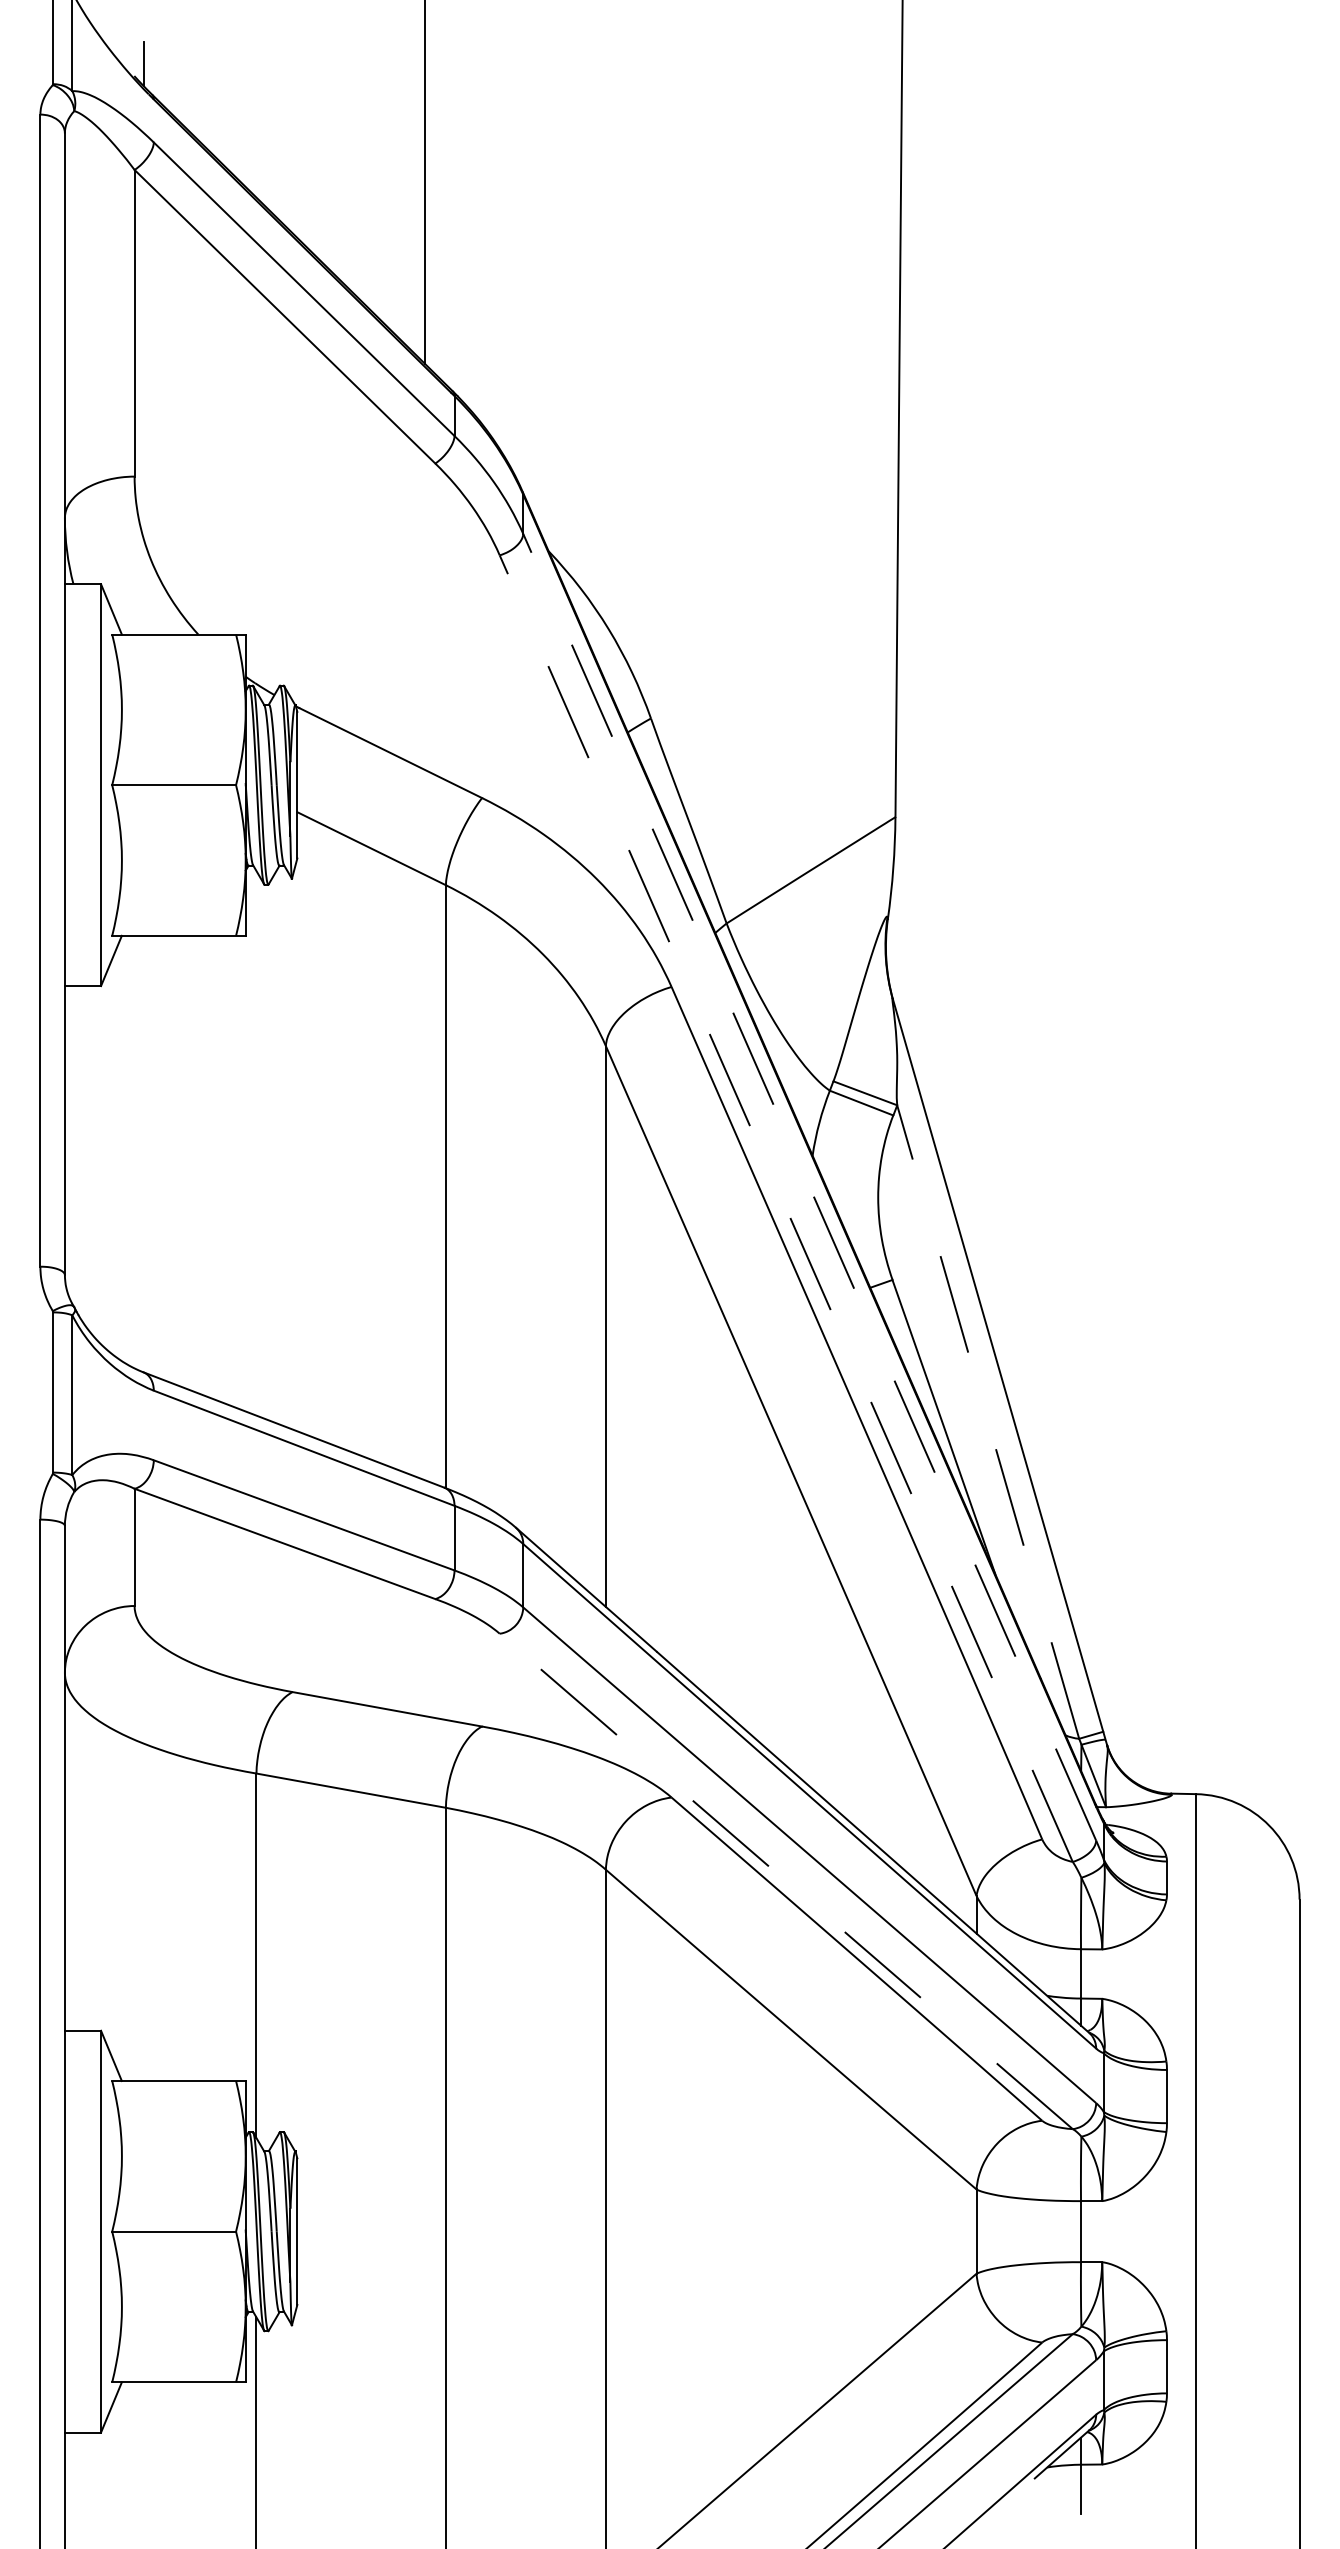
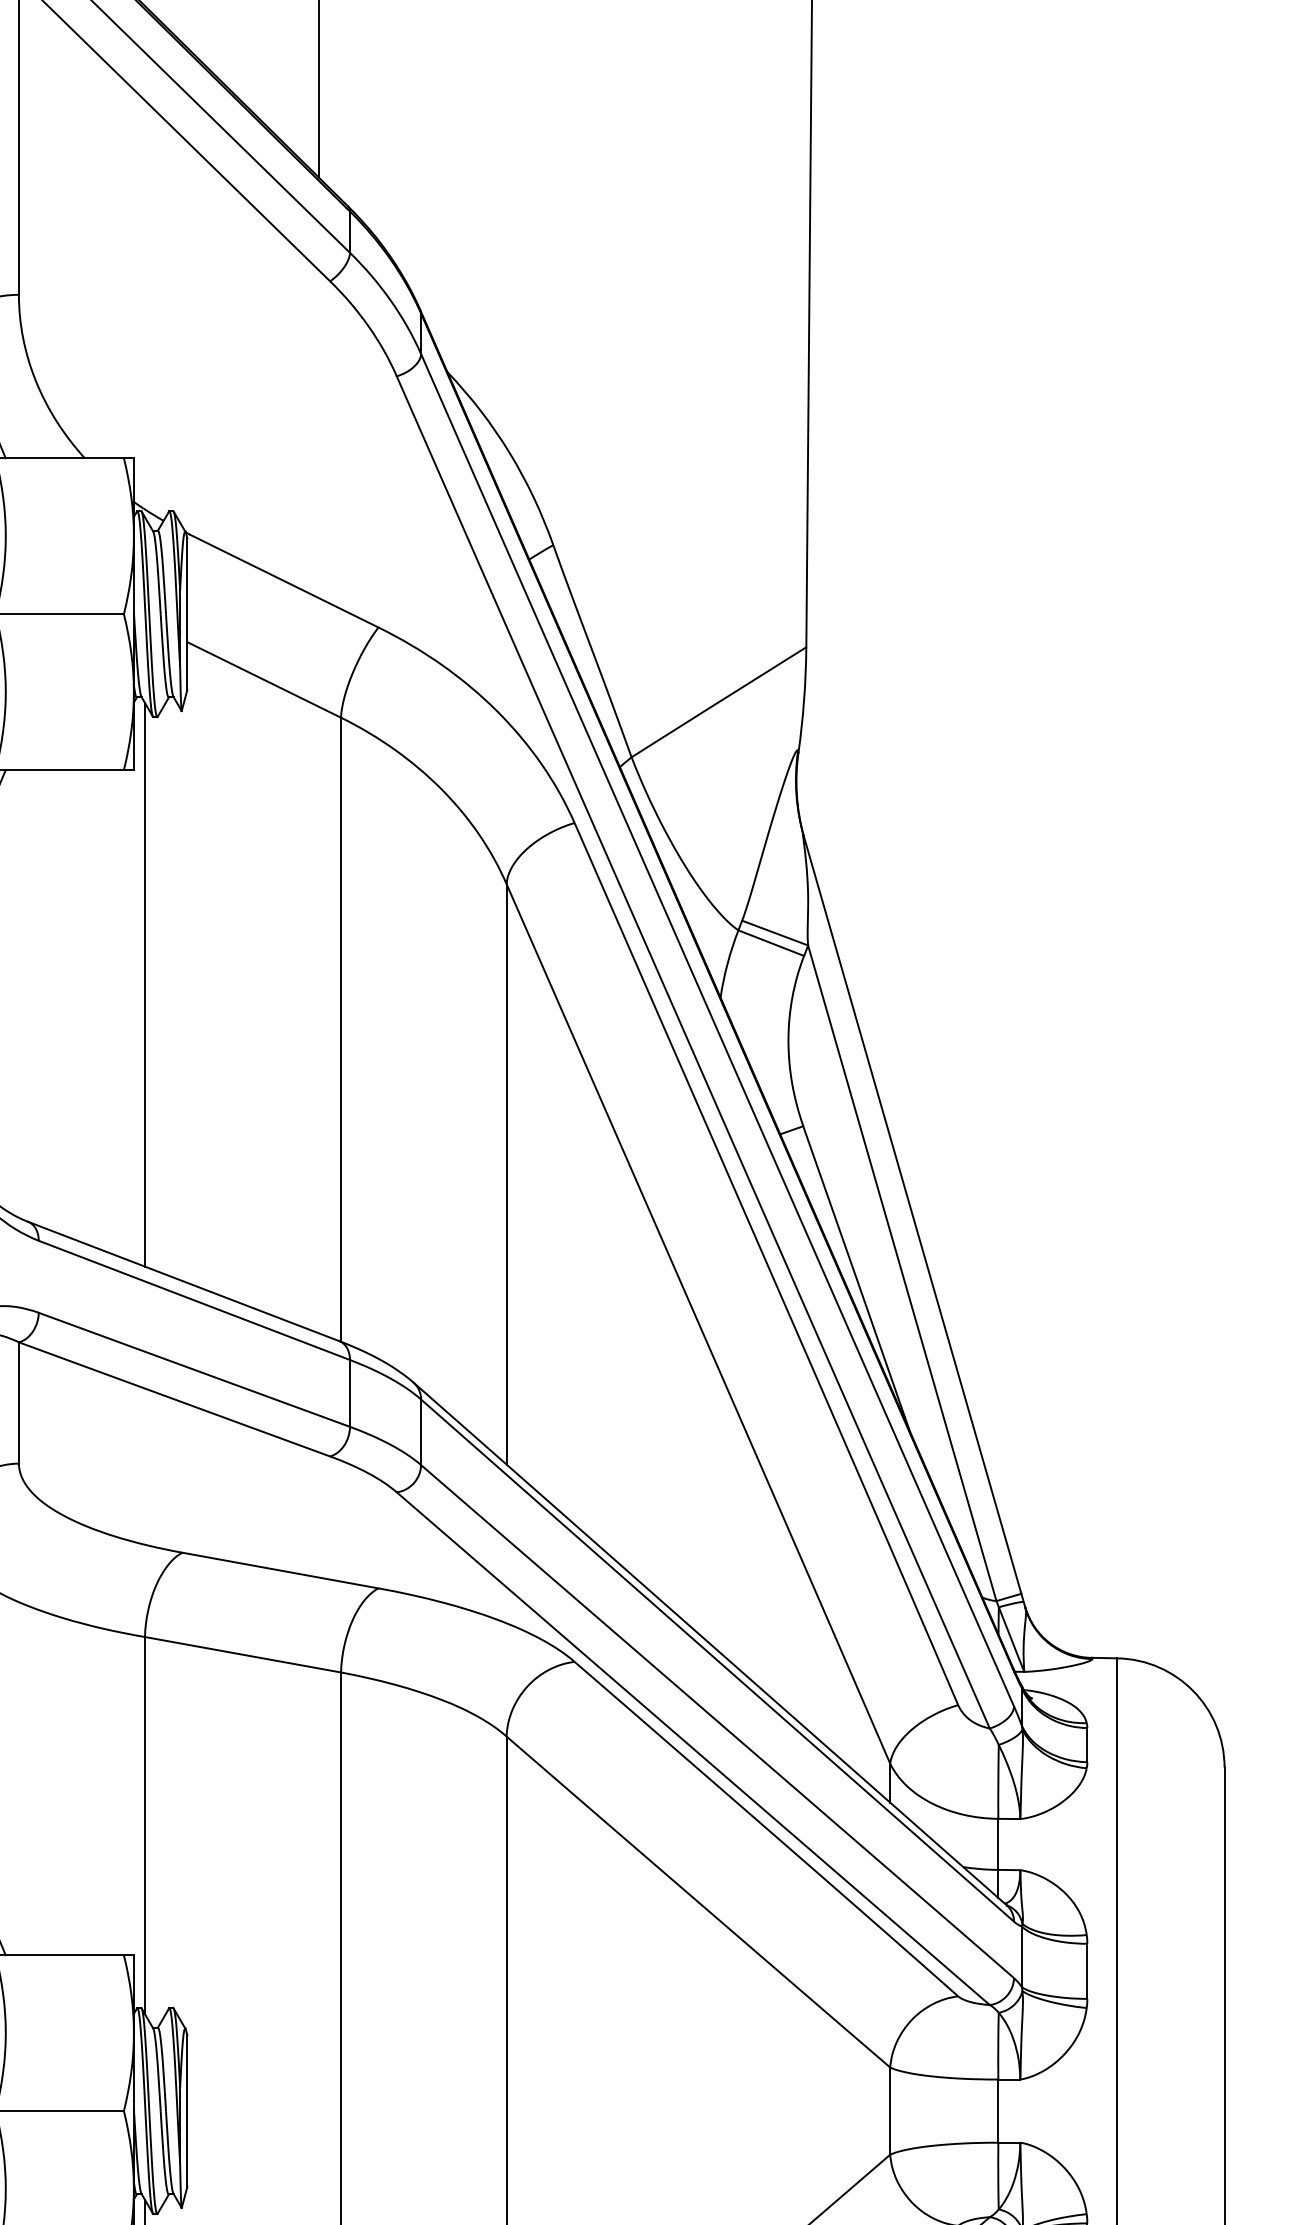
line: (256, 1142) -> (145, 983), added
line: (809, 1186) -> (717, 1029), dashed -> solid
line: (786, 1208) -> (693, 1052), dashed -> solid
line: (988, 1422) -> (902, 1273), dashed -> solid
line: (786, 1881) -> (693, 1748), dashed -> solid

